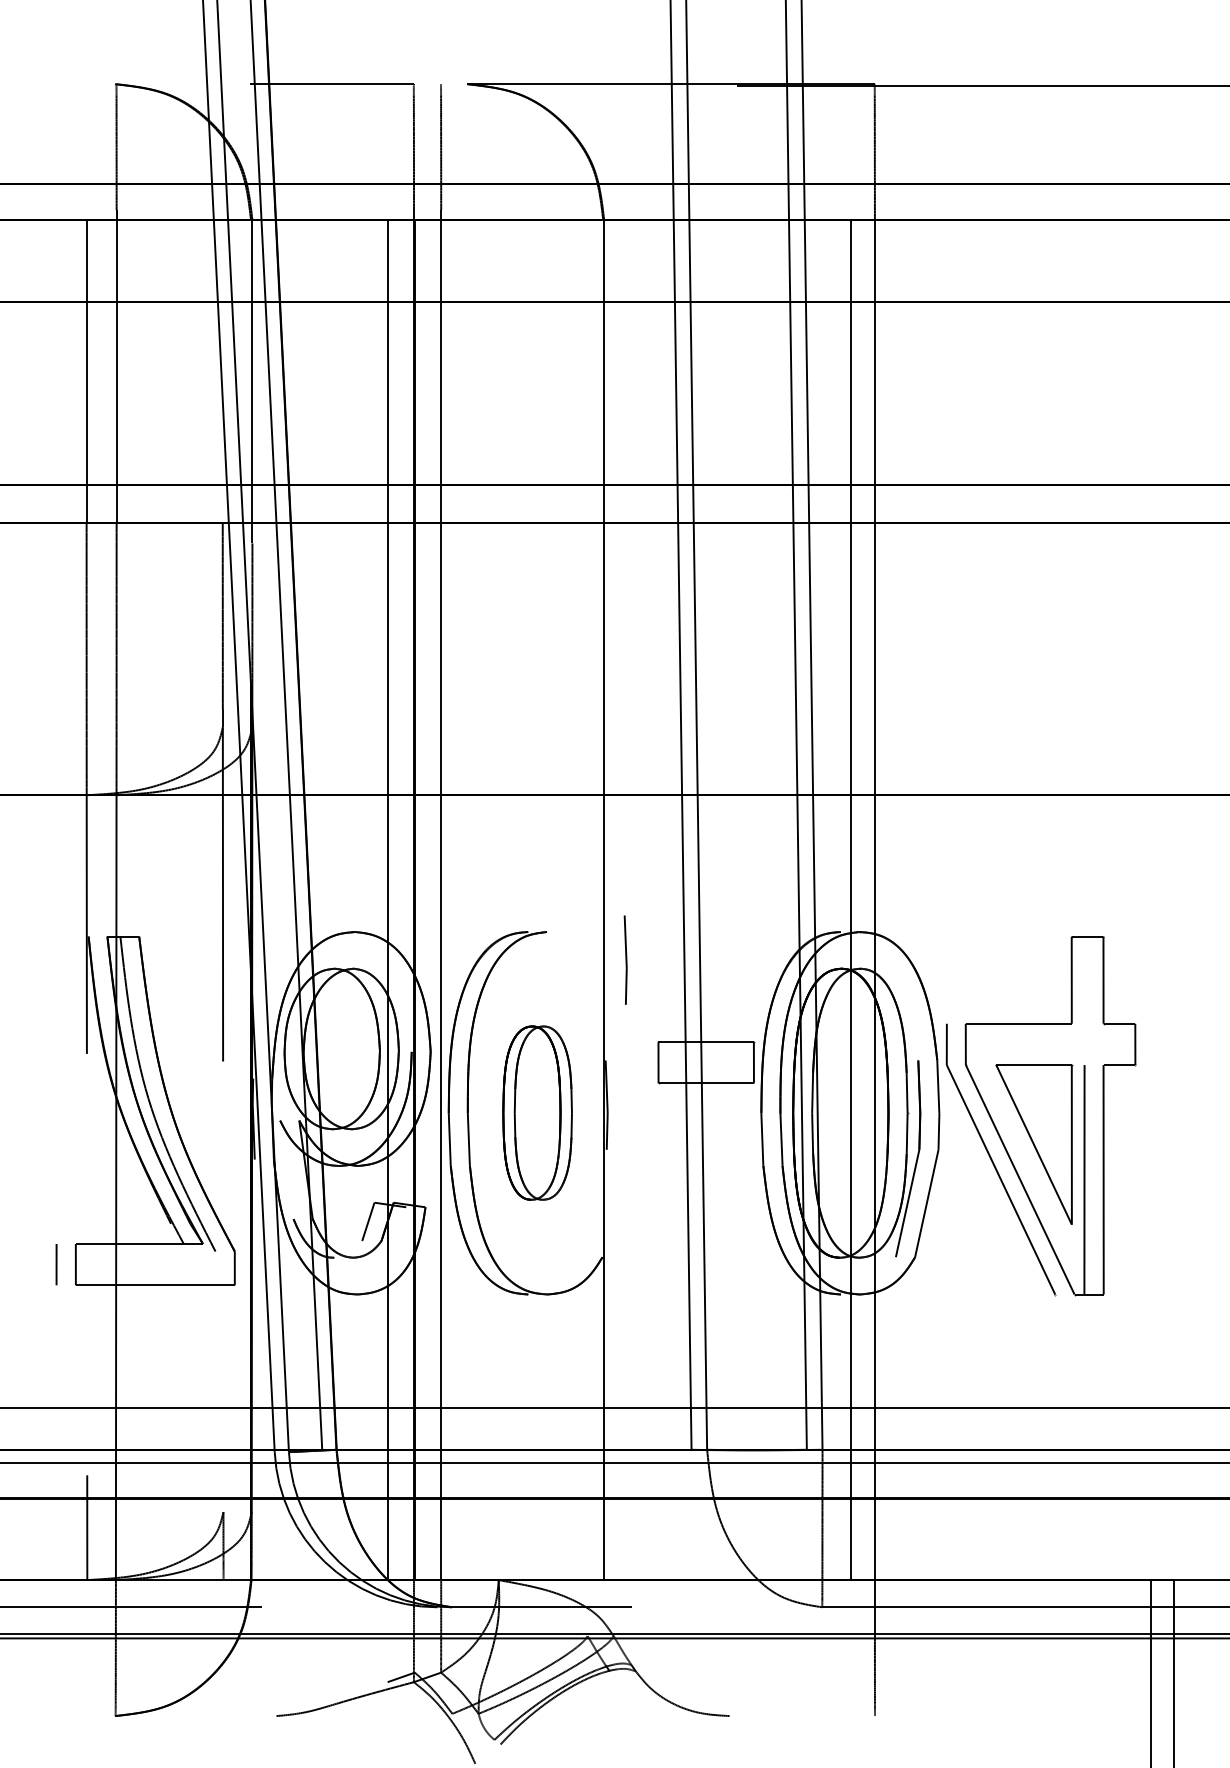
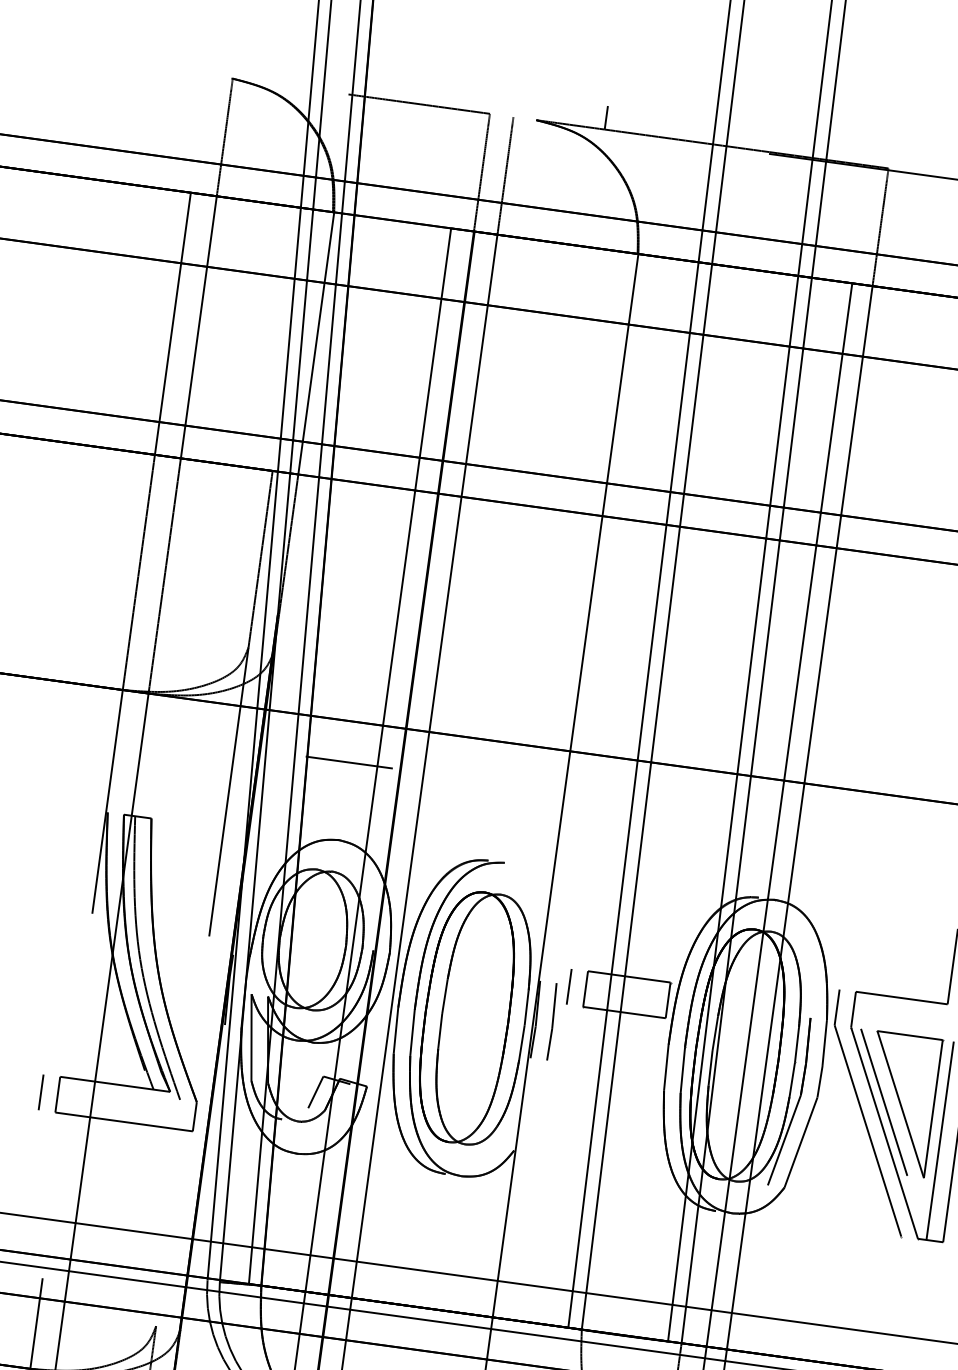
line: (546, 70) -> (606, 117), added
line: (354, 842) -> (348, 762), added
line: (625, 959) -> (552, 1021), moved
line: (639, 1062) -> (569, 986), added
part: (537, 1112) -> (475, 1017), size x1.67
line: (1014, 1144) -> (883, 1101), added
line: (286, 1169) -> (251, 1037), added

